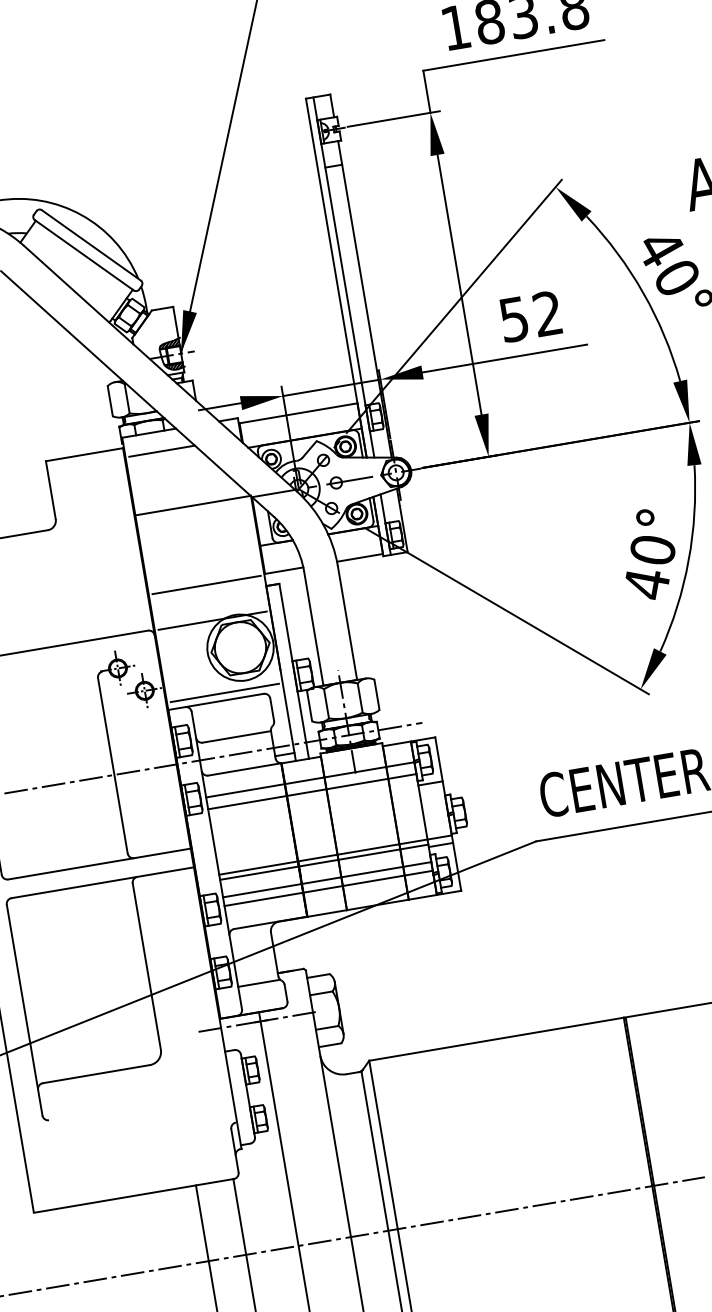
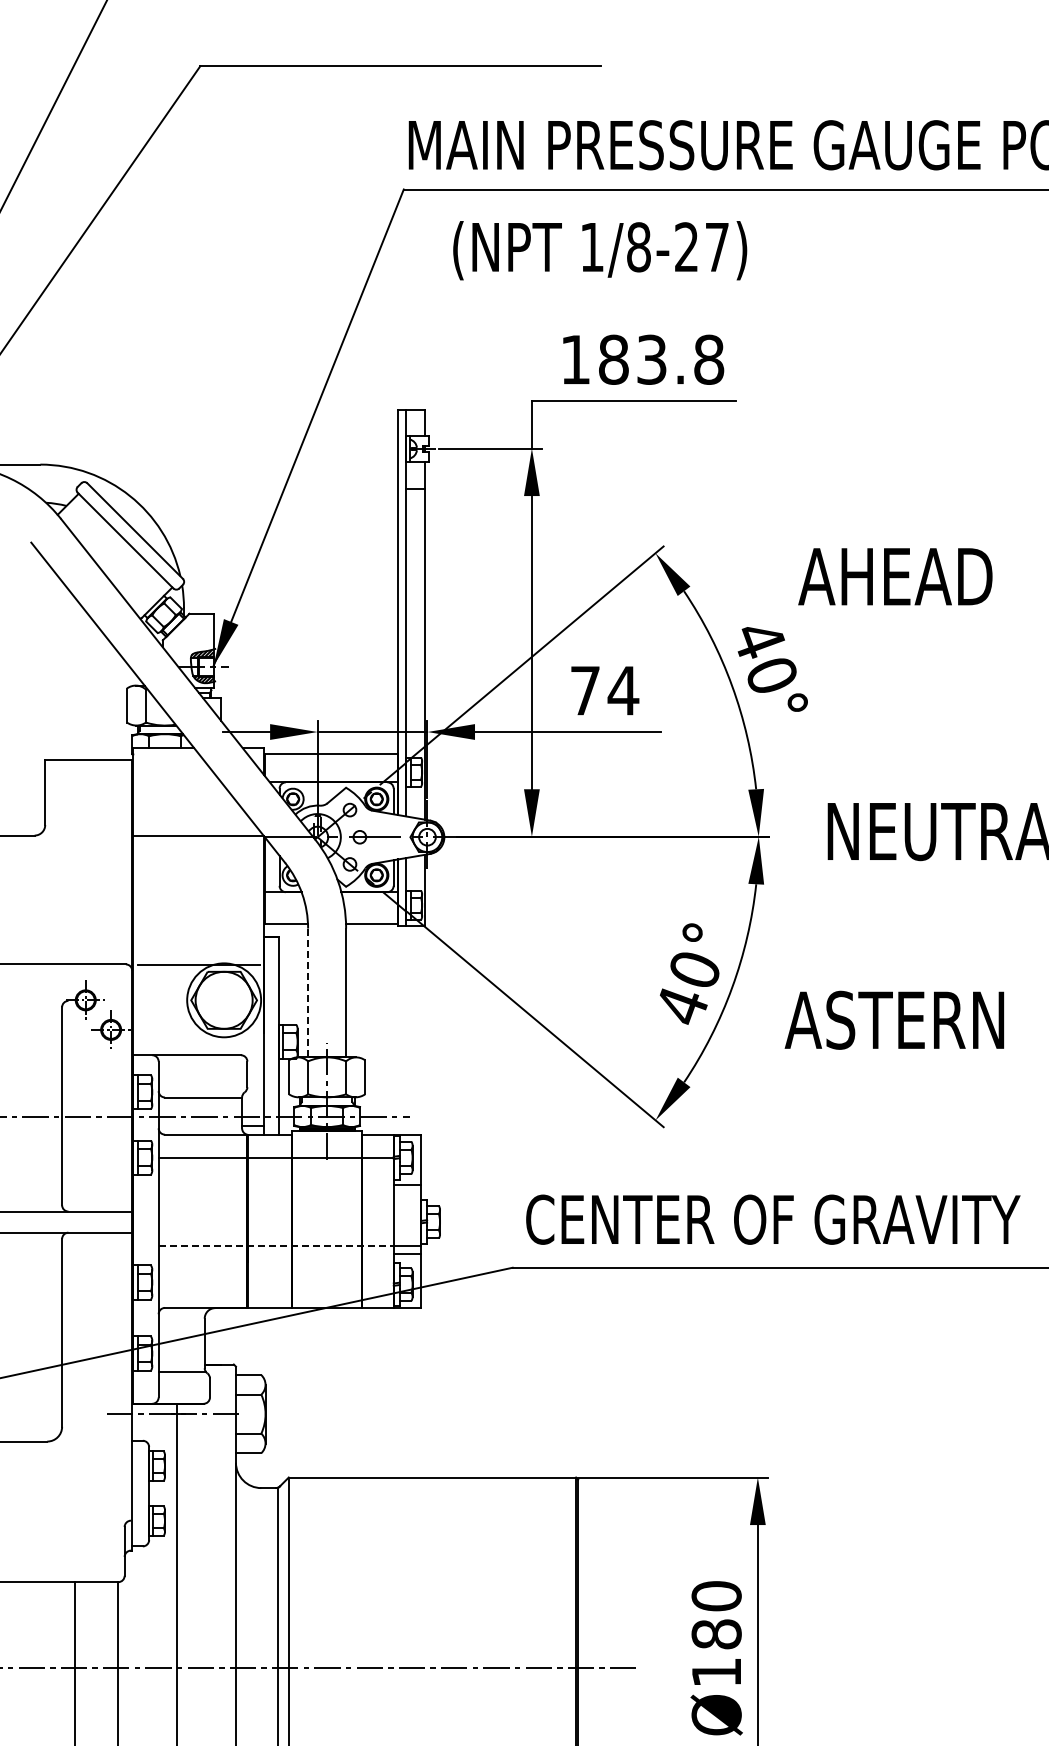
text: (531, 316) -> (605, 690), 52 -> 74
line: (162, 451) -> (174, 770), removed
line: (206, 585) -> (198, 925), removed
line: (314, 628) -> (308, 992), solid -> dashed
line: (224, 693) -> (198, 1047), removed
line: (311, 791) -> (275, 1171), removed
line: (323, 857) -> (276, 1245), solid -> dashed
line: (323, 862) -> (275, 1251), removed
line: (326, 880) -> (275, 1271), removed
line: (327, 888) -> (275, 1280), removed

